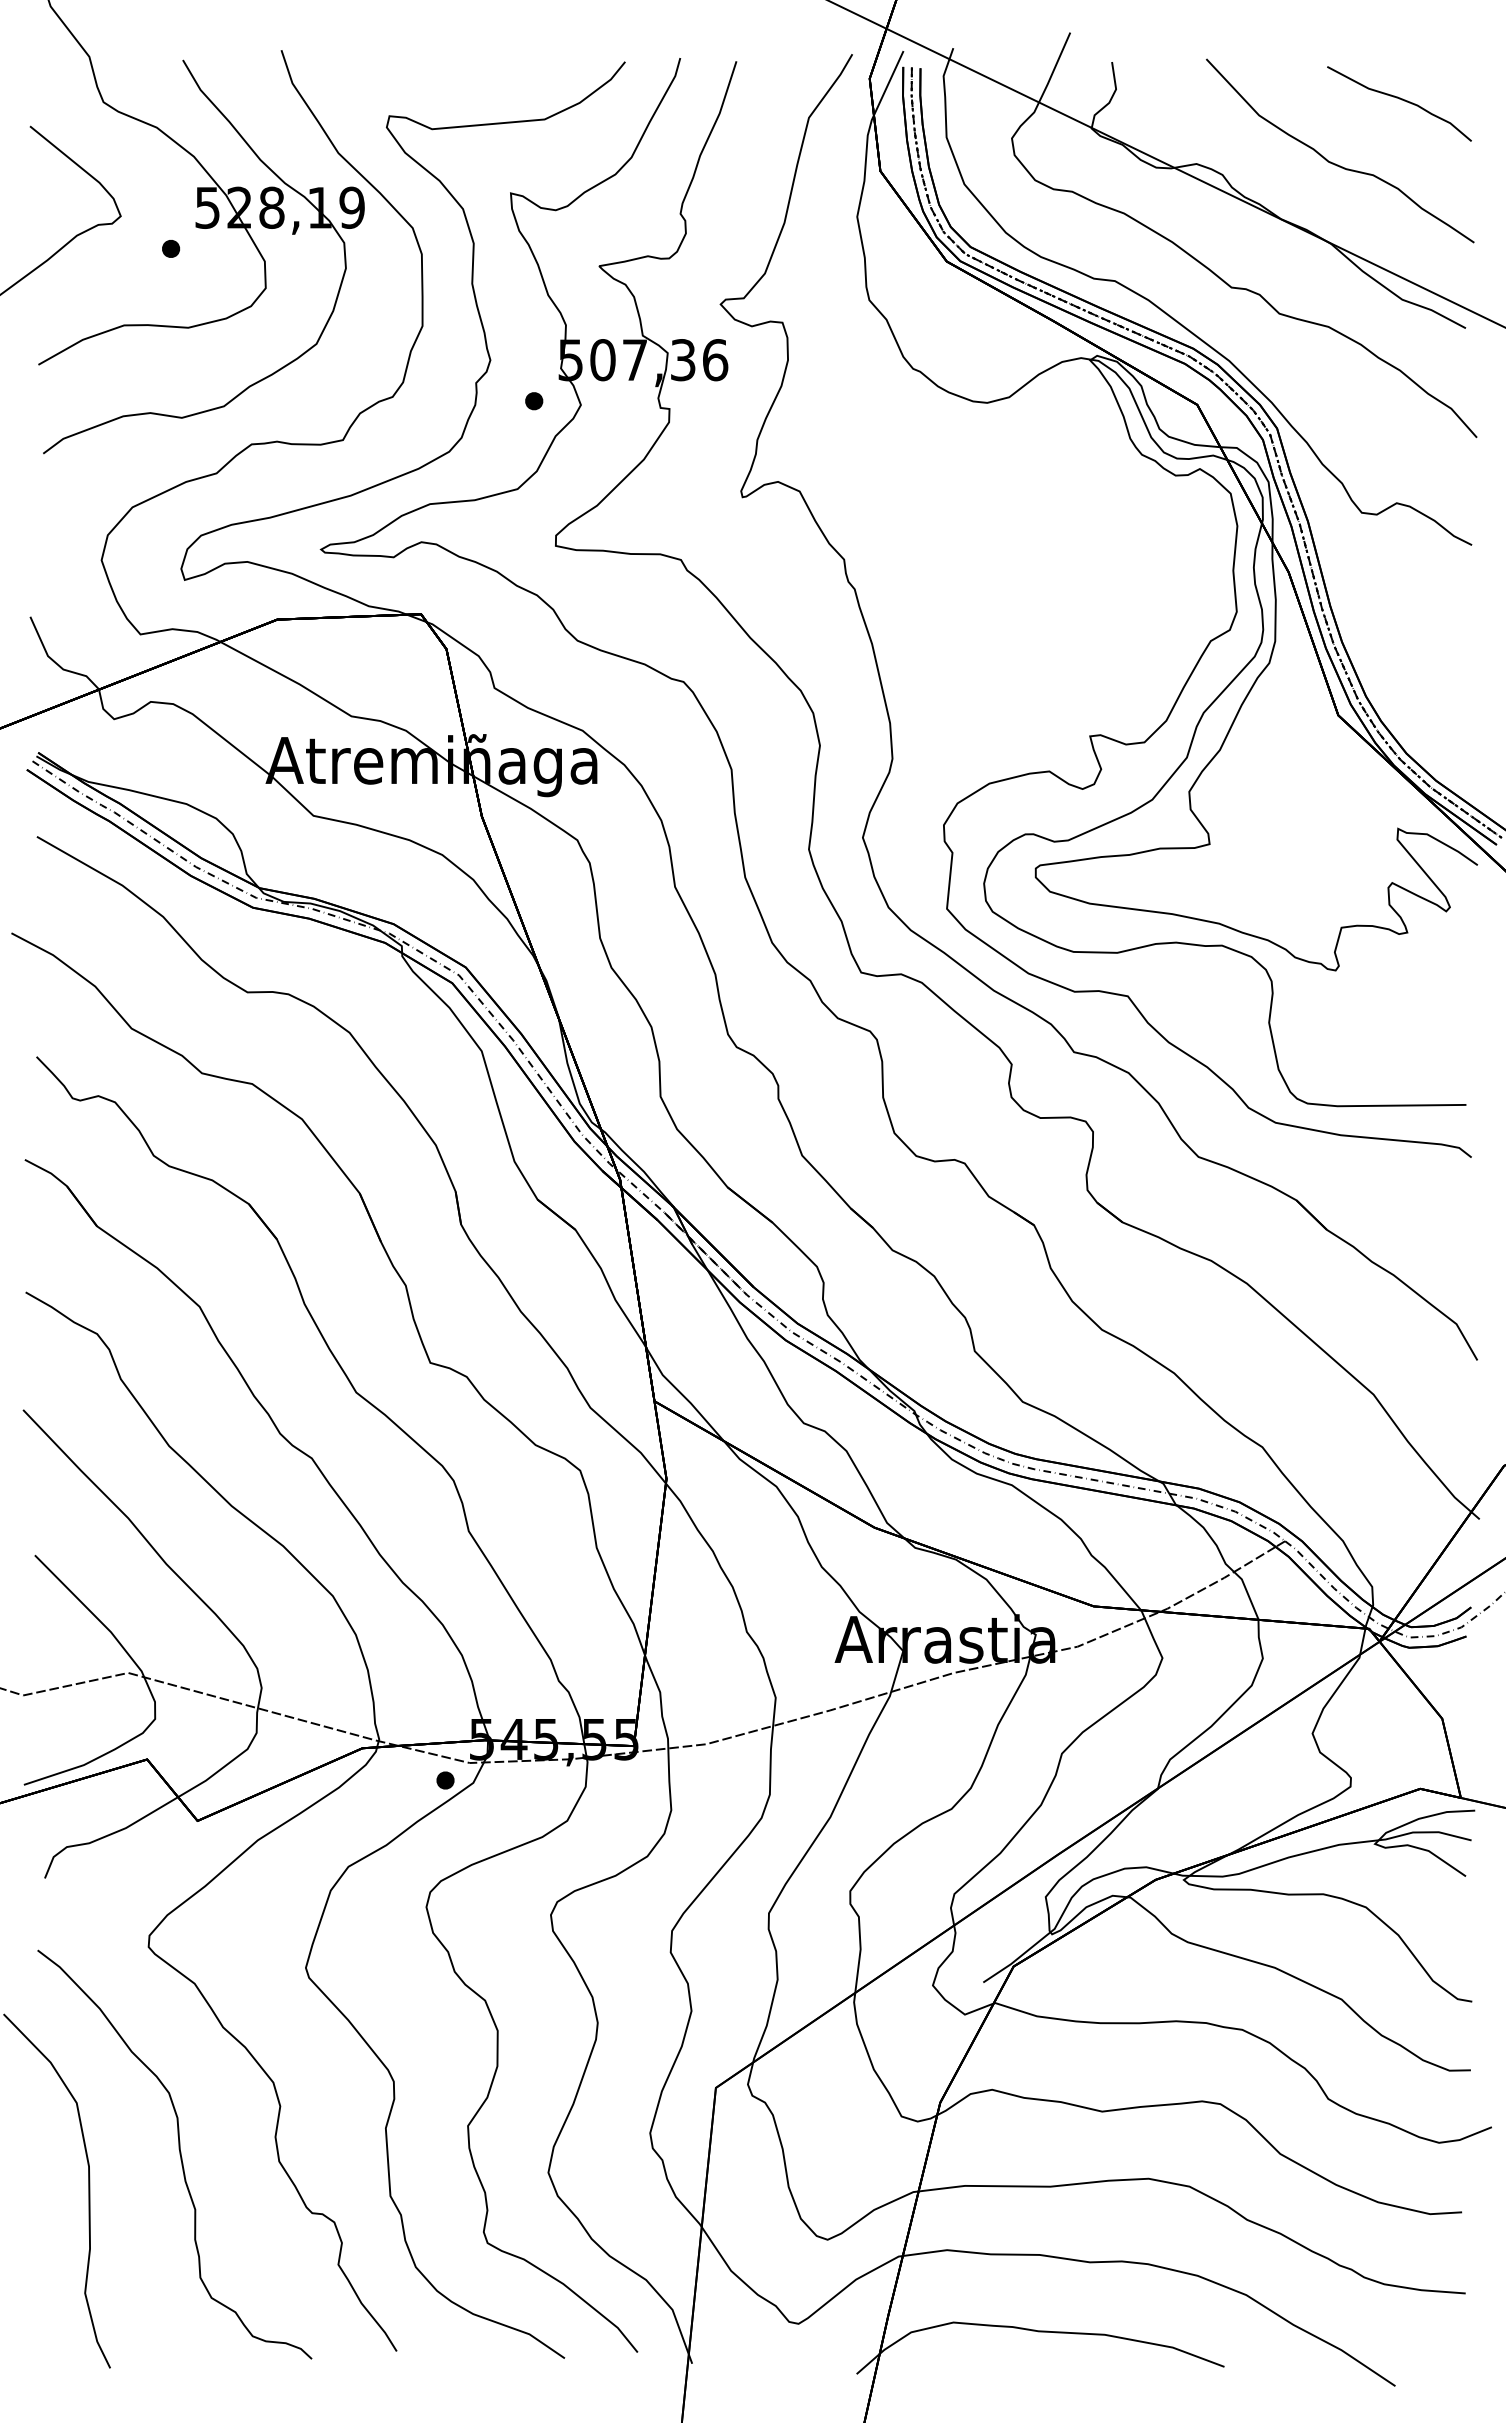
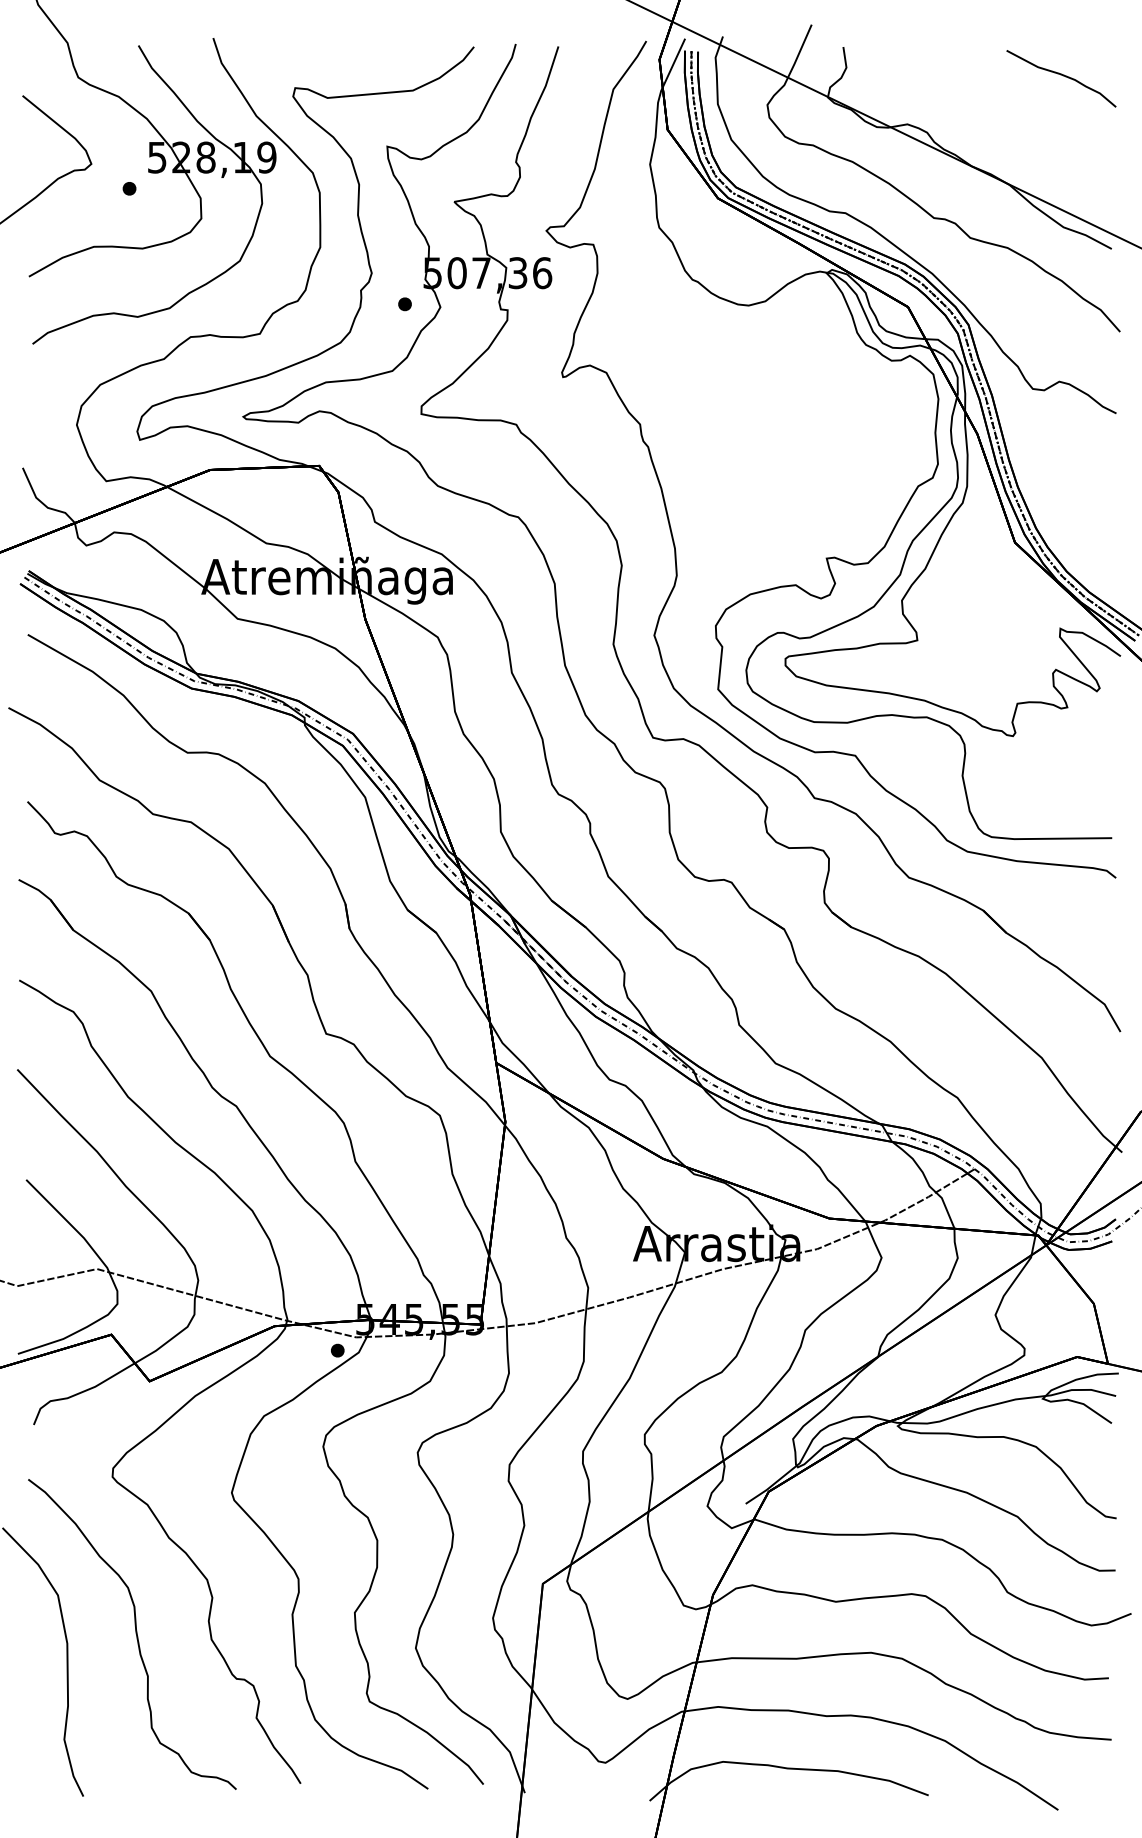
curve: (1333, 162) -> (1011, 123), removed

